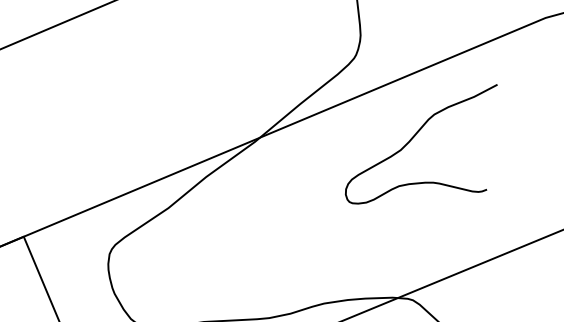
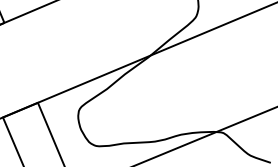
curve: (412, 141) -> (223, 57), removed

